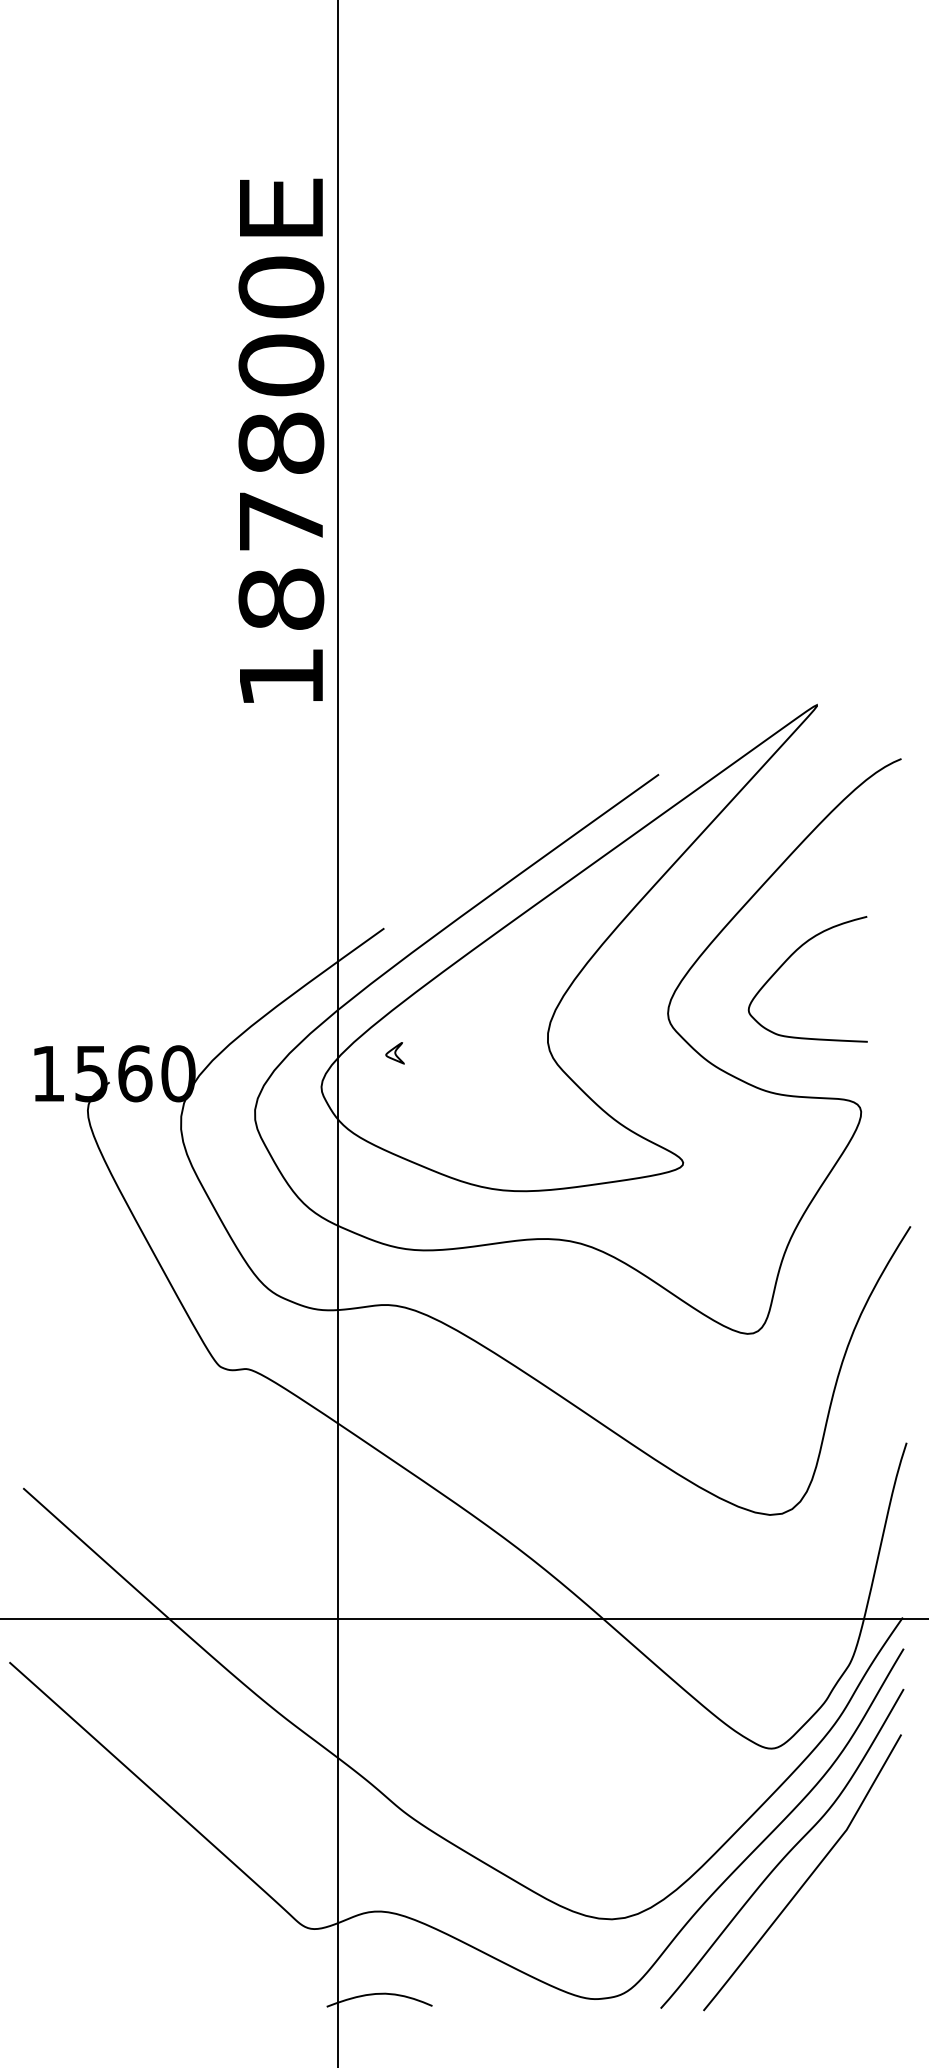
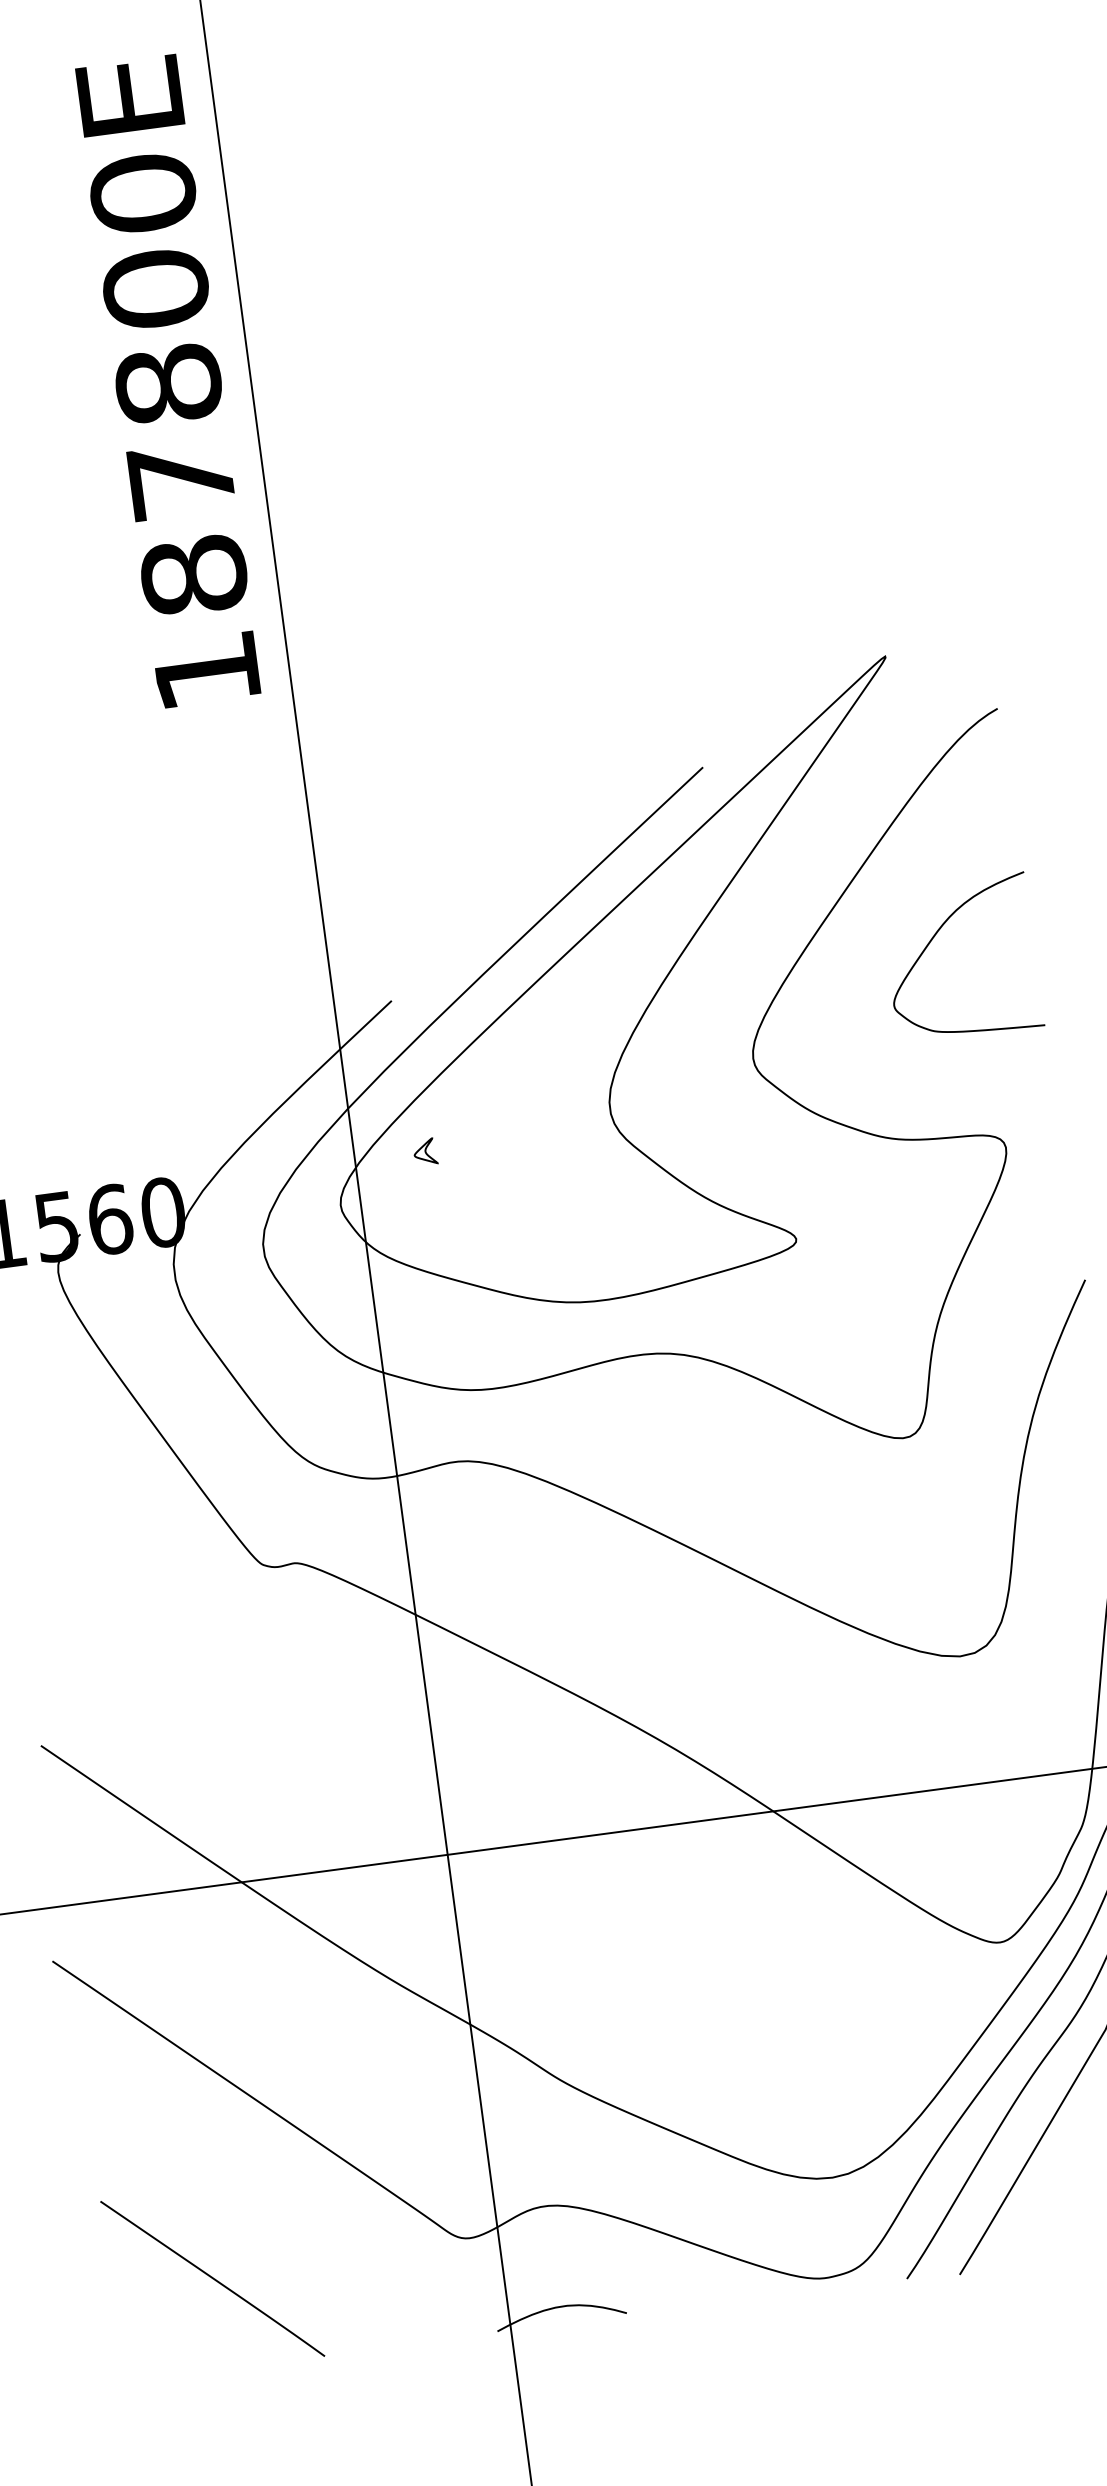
text: (281, 440) -> (168, 381), moved
curve: (784, 964) -> (930, 944), moved
line: (103, 1933) -> (211, 2278), added

